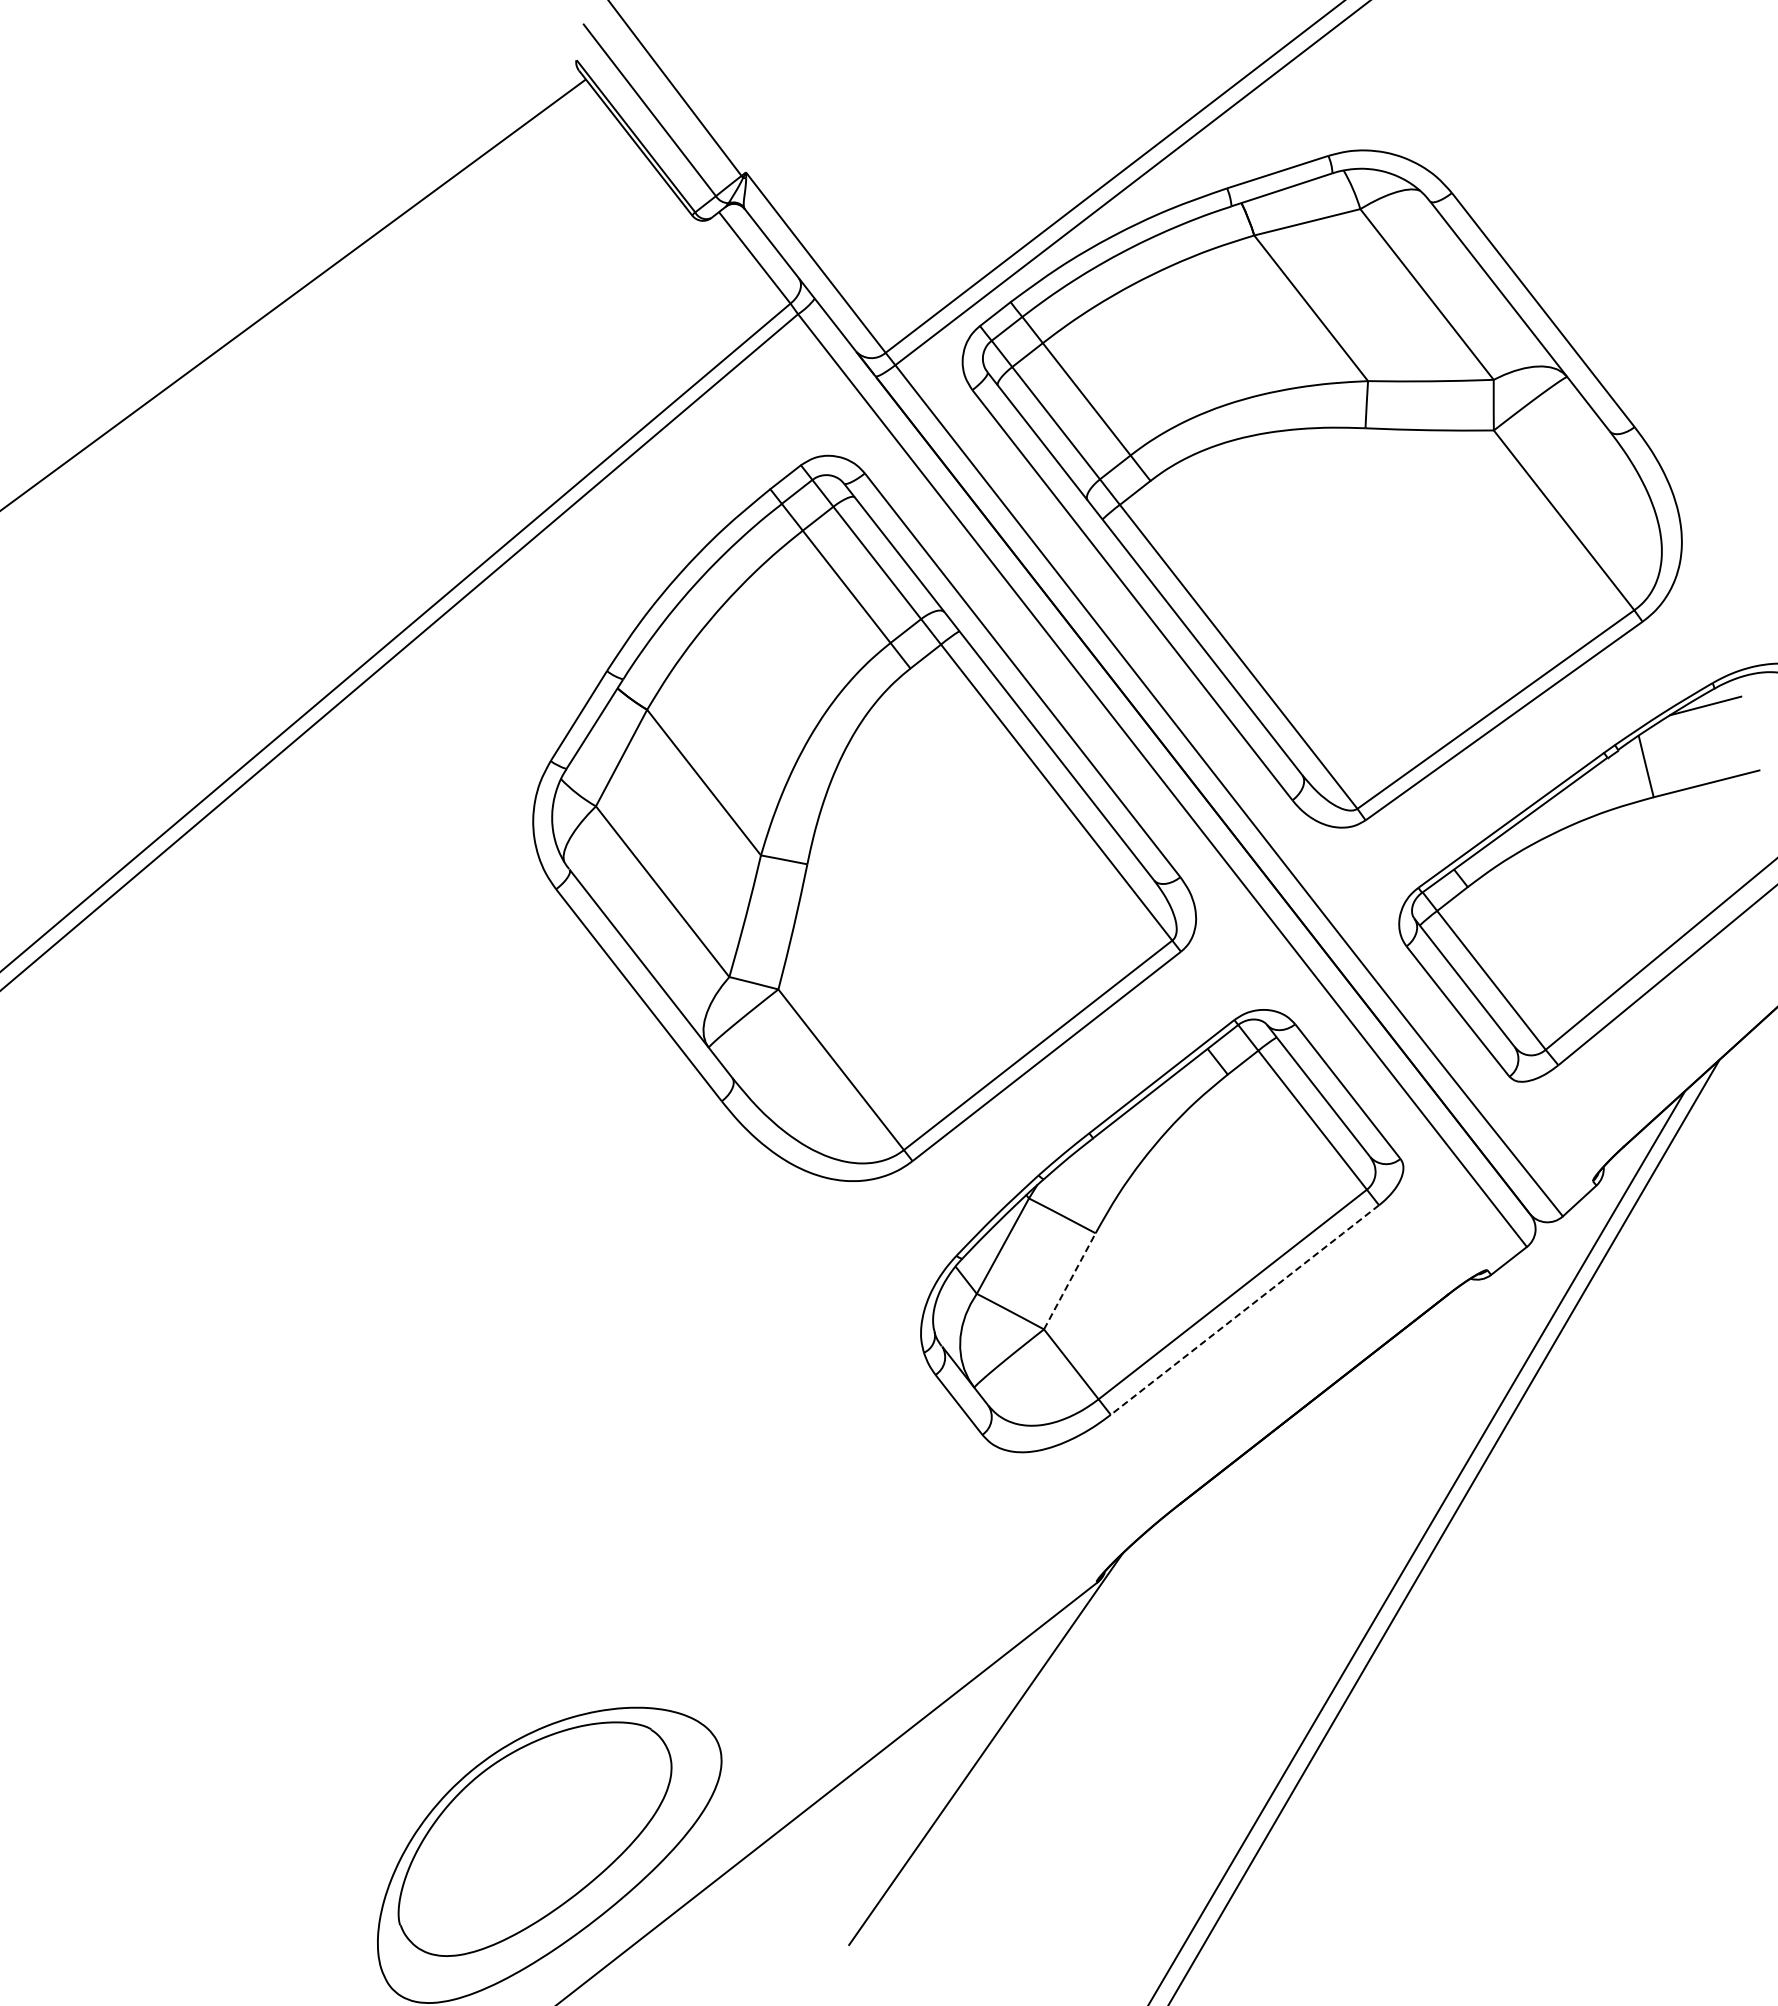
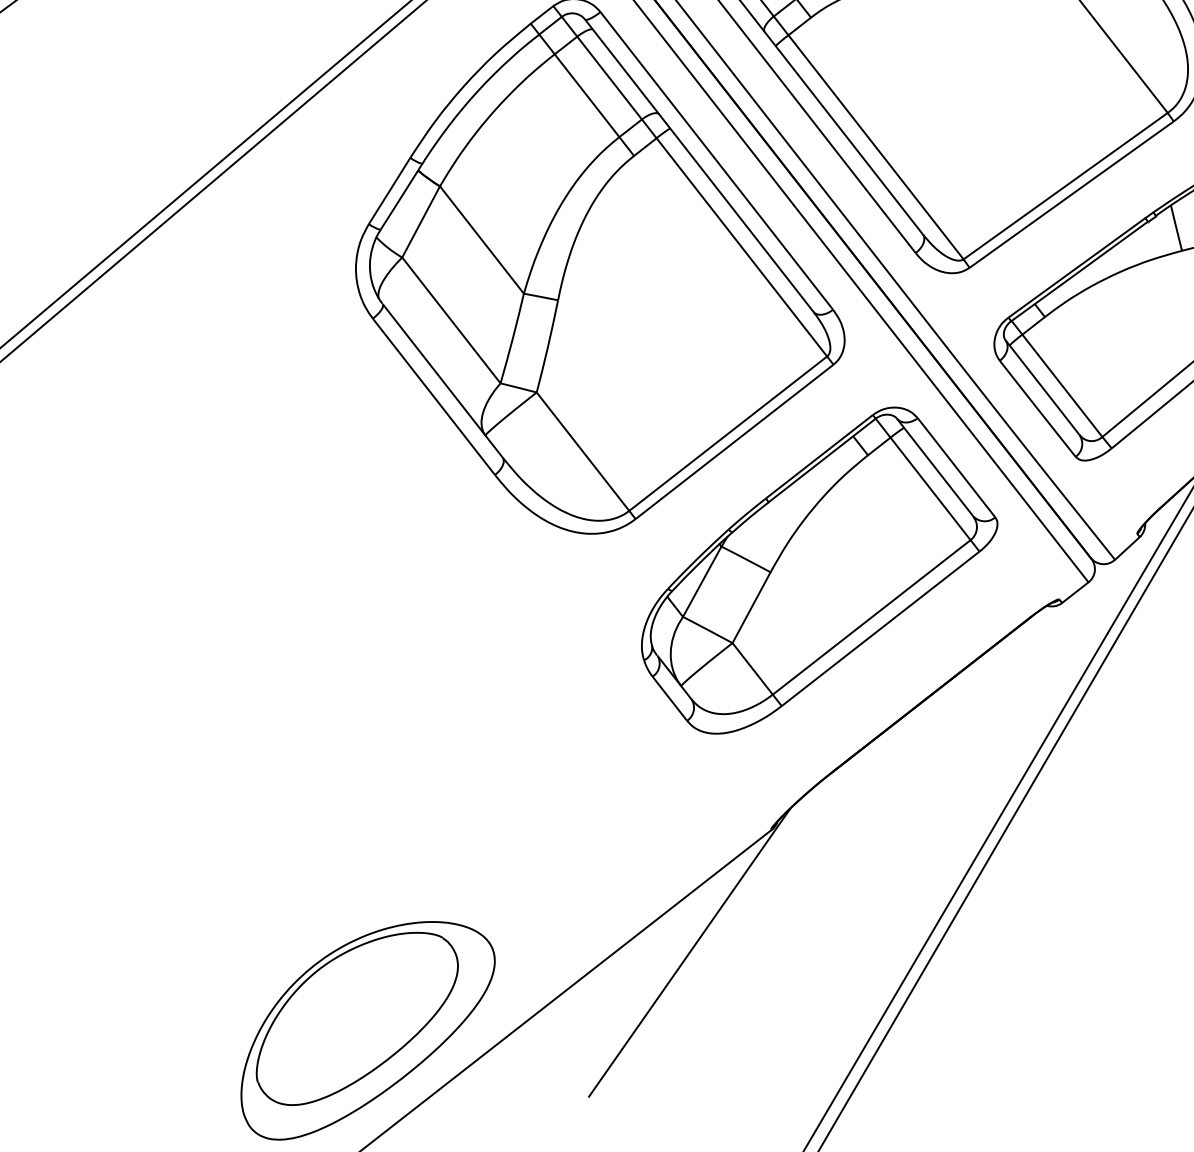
line: (1069, 1281) -> (751, 607), dashed -> solid
line: (1245, 1309) -> (881, 628), dashed -> solid

